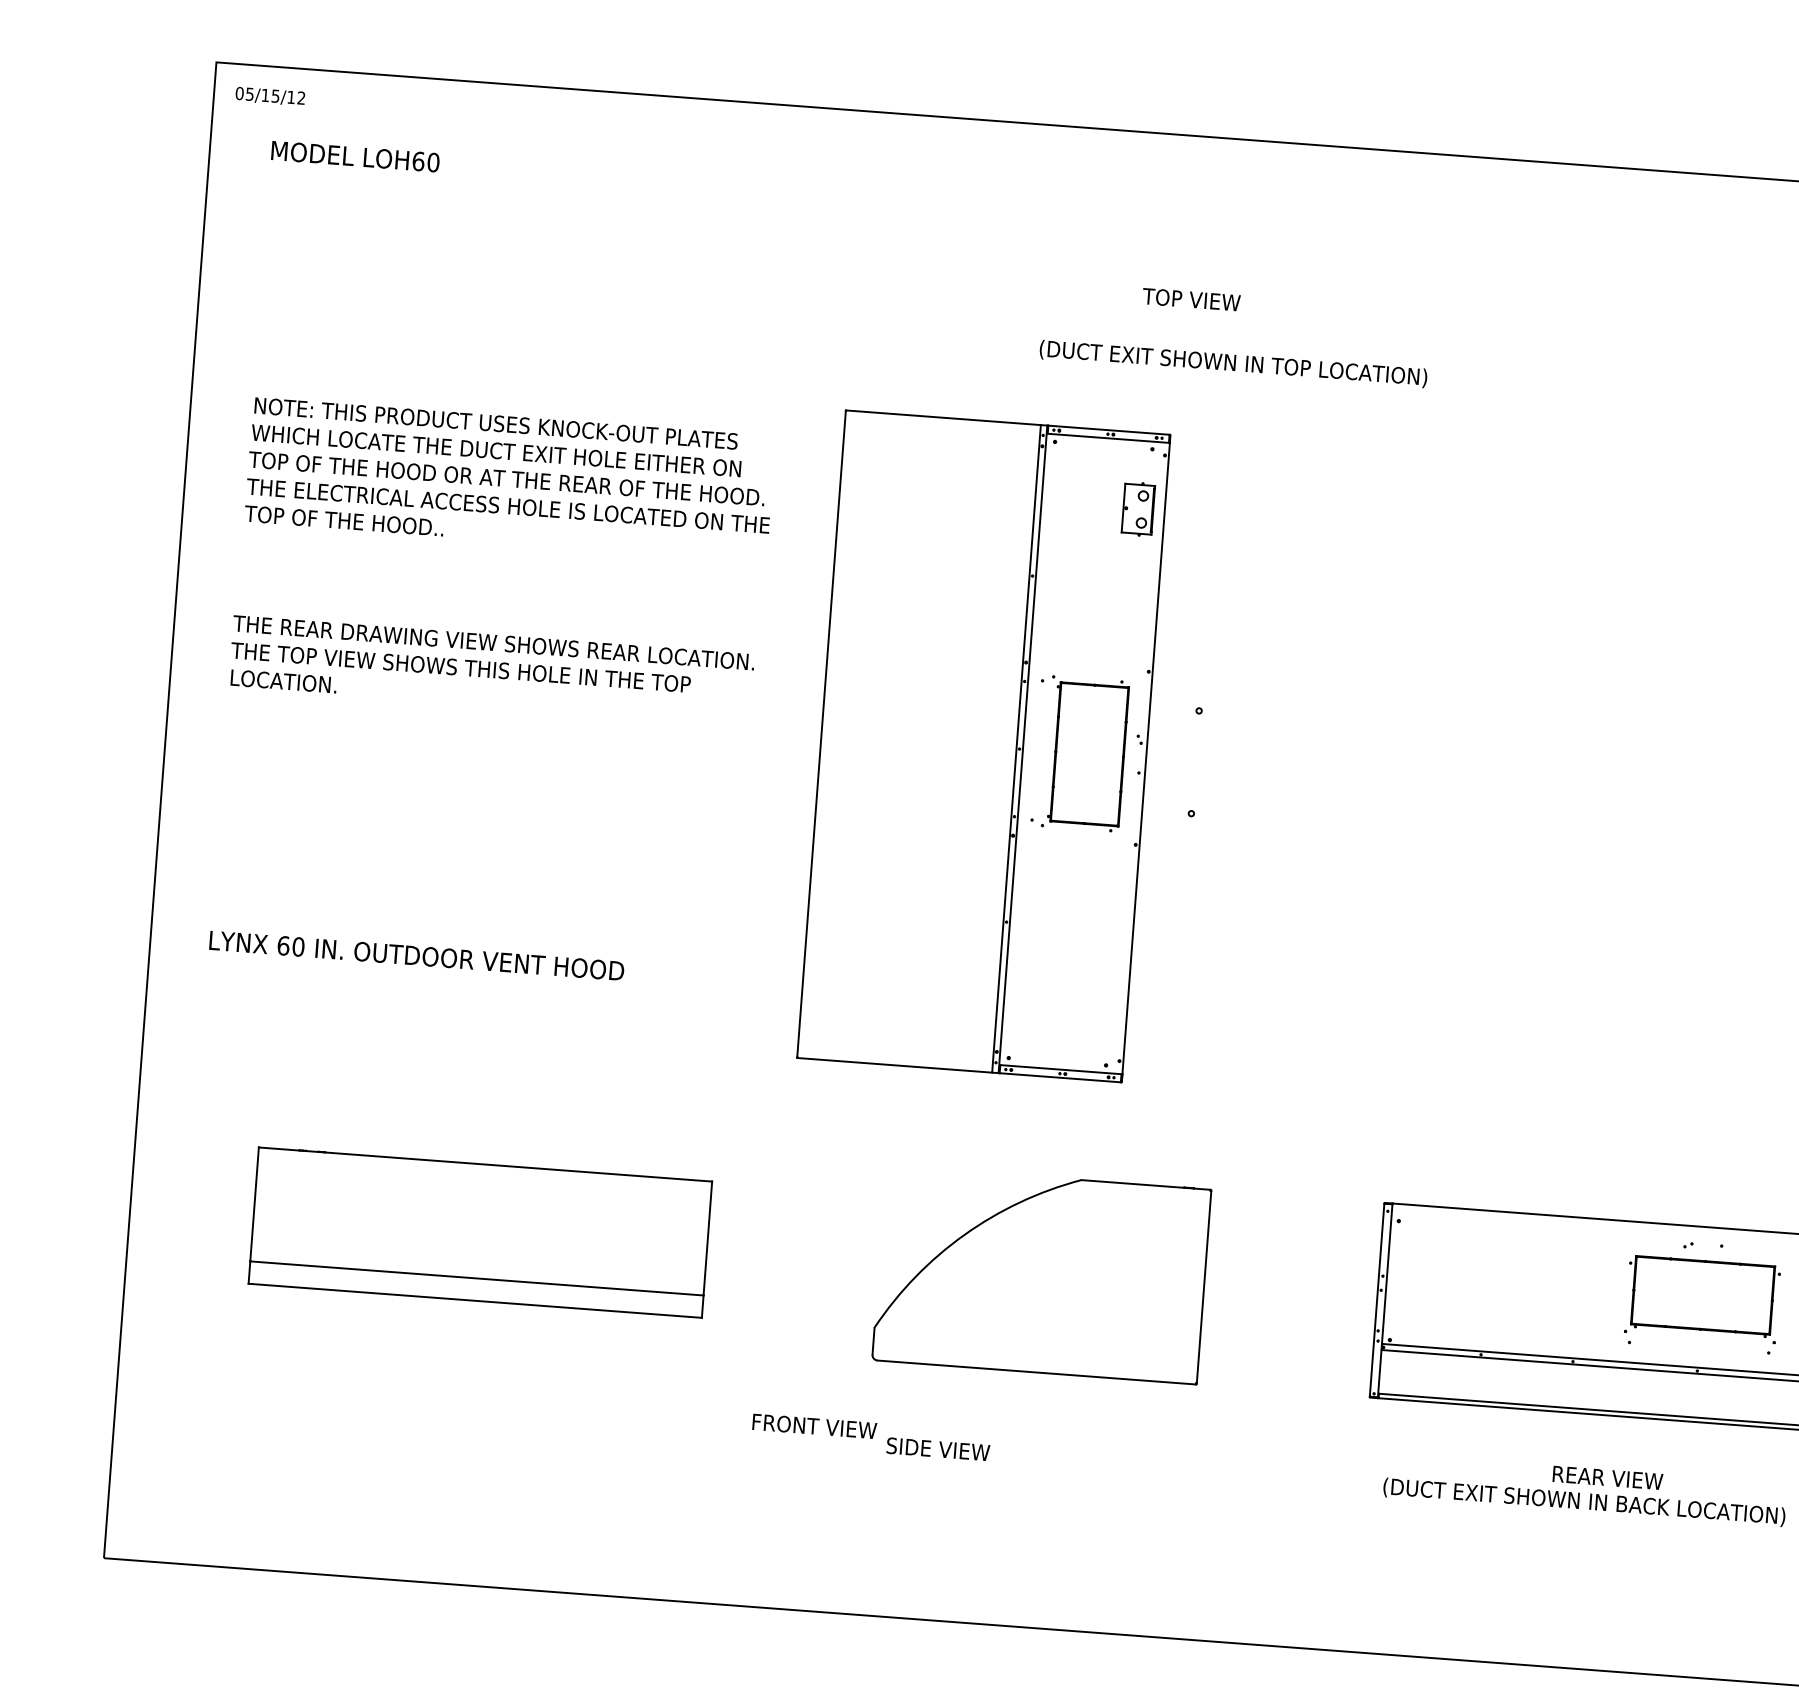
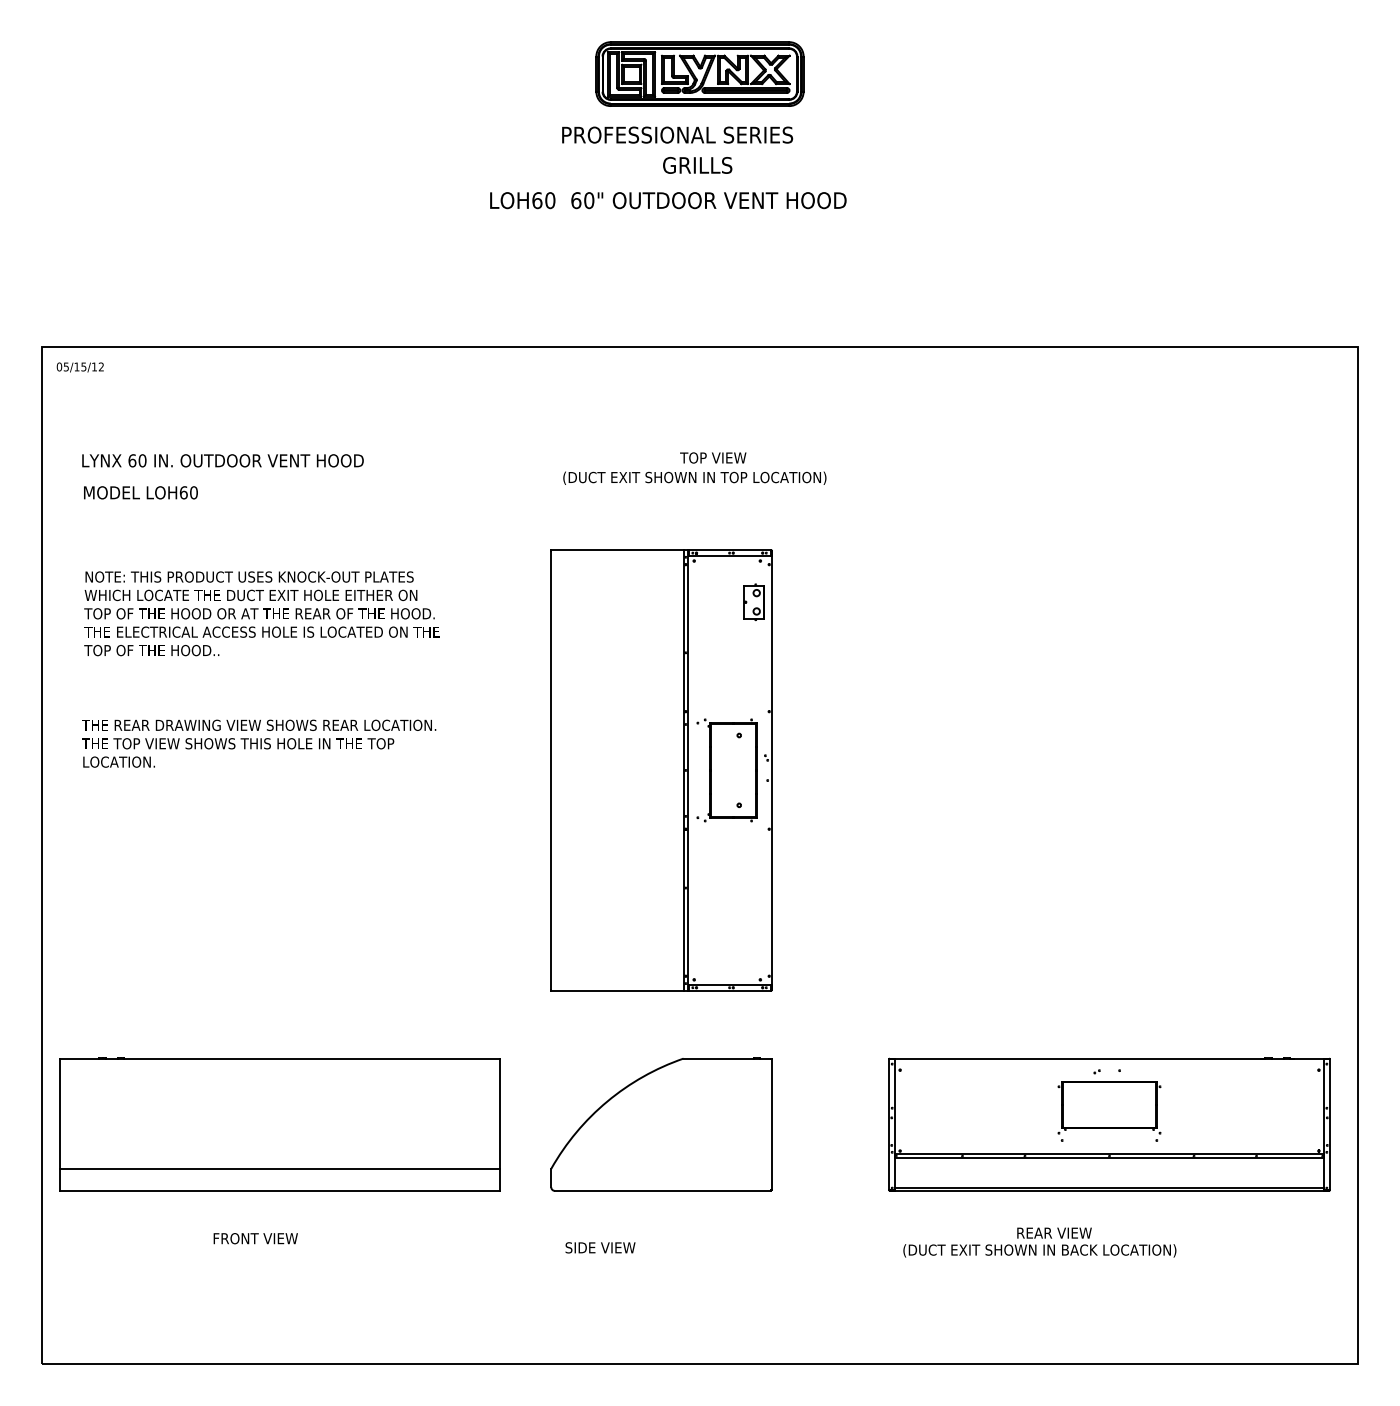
text: (354, 156) -> (140, 492), moved
text: (1233, 362) -> (694, 477), moved
part: (983, 746) -> (661, 770), moved
text: (416, 955) -> (222, 460), moved
part: (479, 1232) -> (279, 1124), size x1.43
text: (814, 1426) -> (255, 1238), moved

